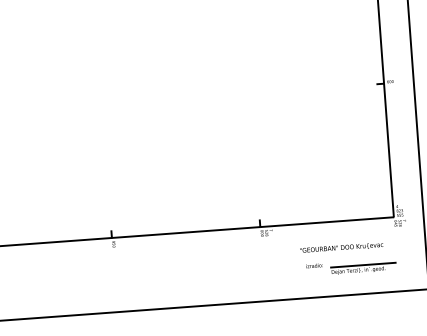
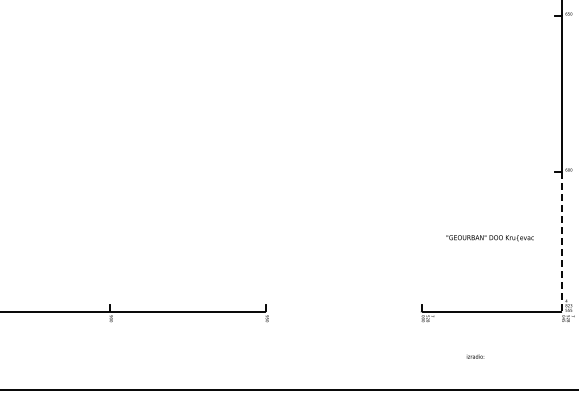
line: (389, 150) -> (562, 241), solid -> dashed
line: (185, 232) -> (343, 311), removed
text: (341, 248) -> (489, 238), moved
part: (363, 268) -> (526, 363), removed

